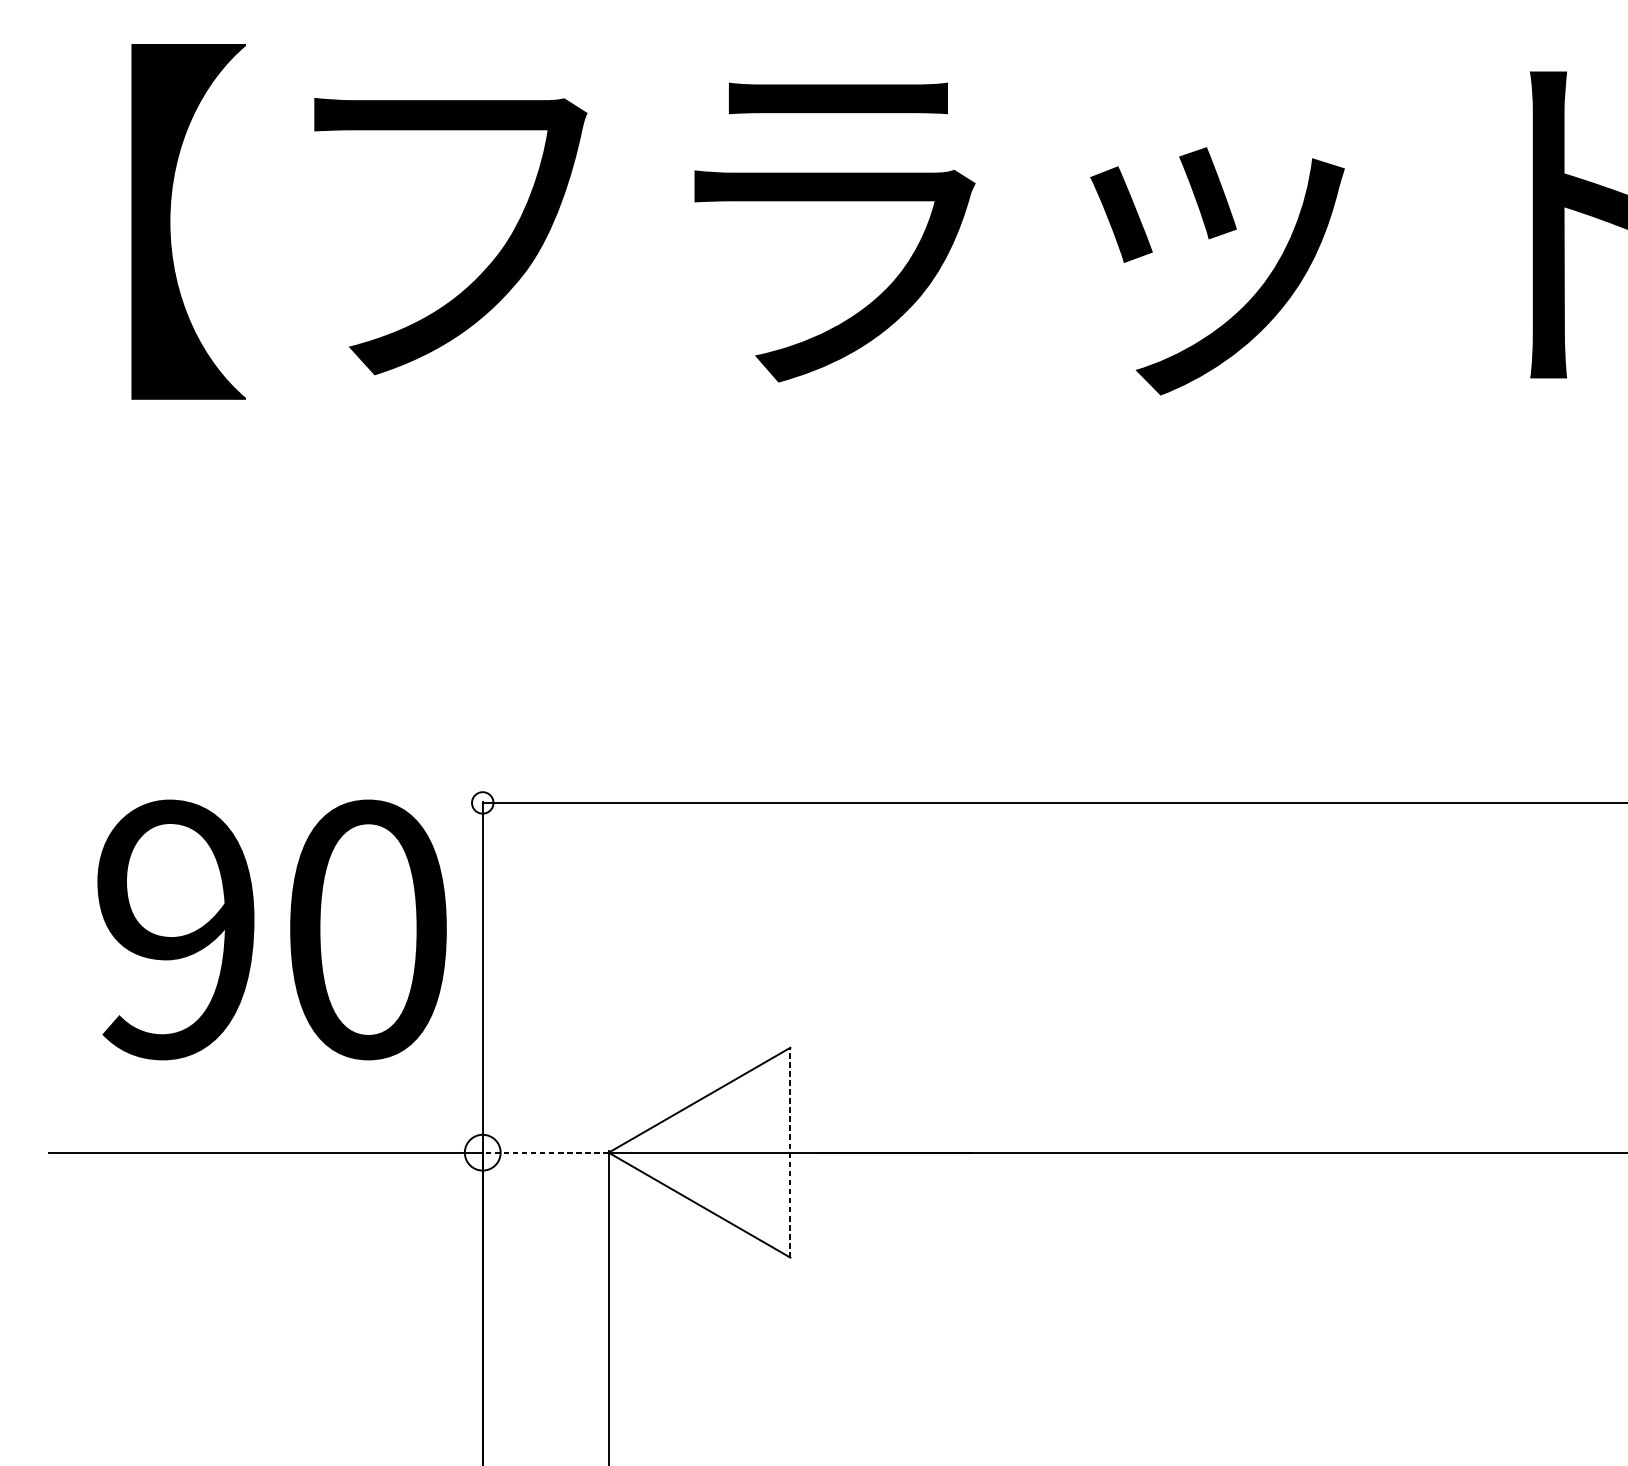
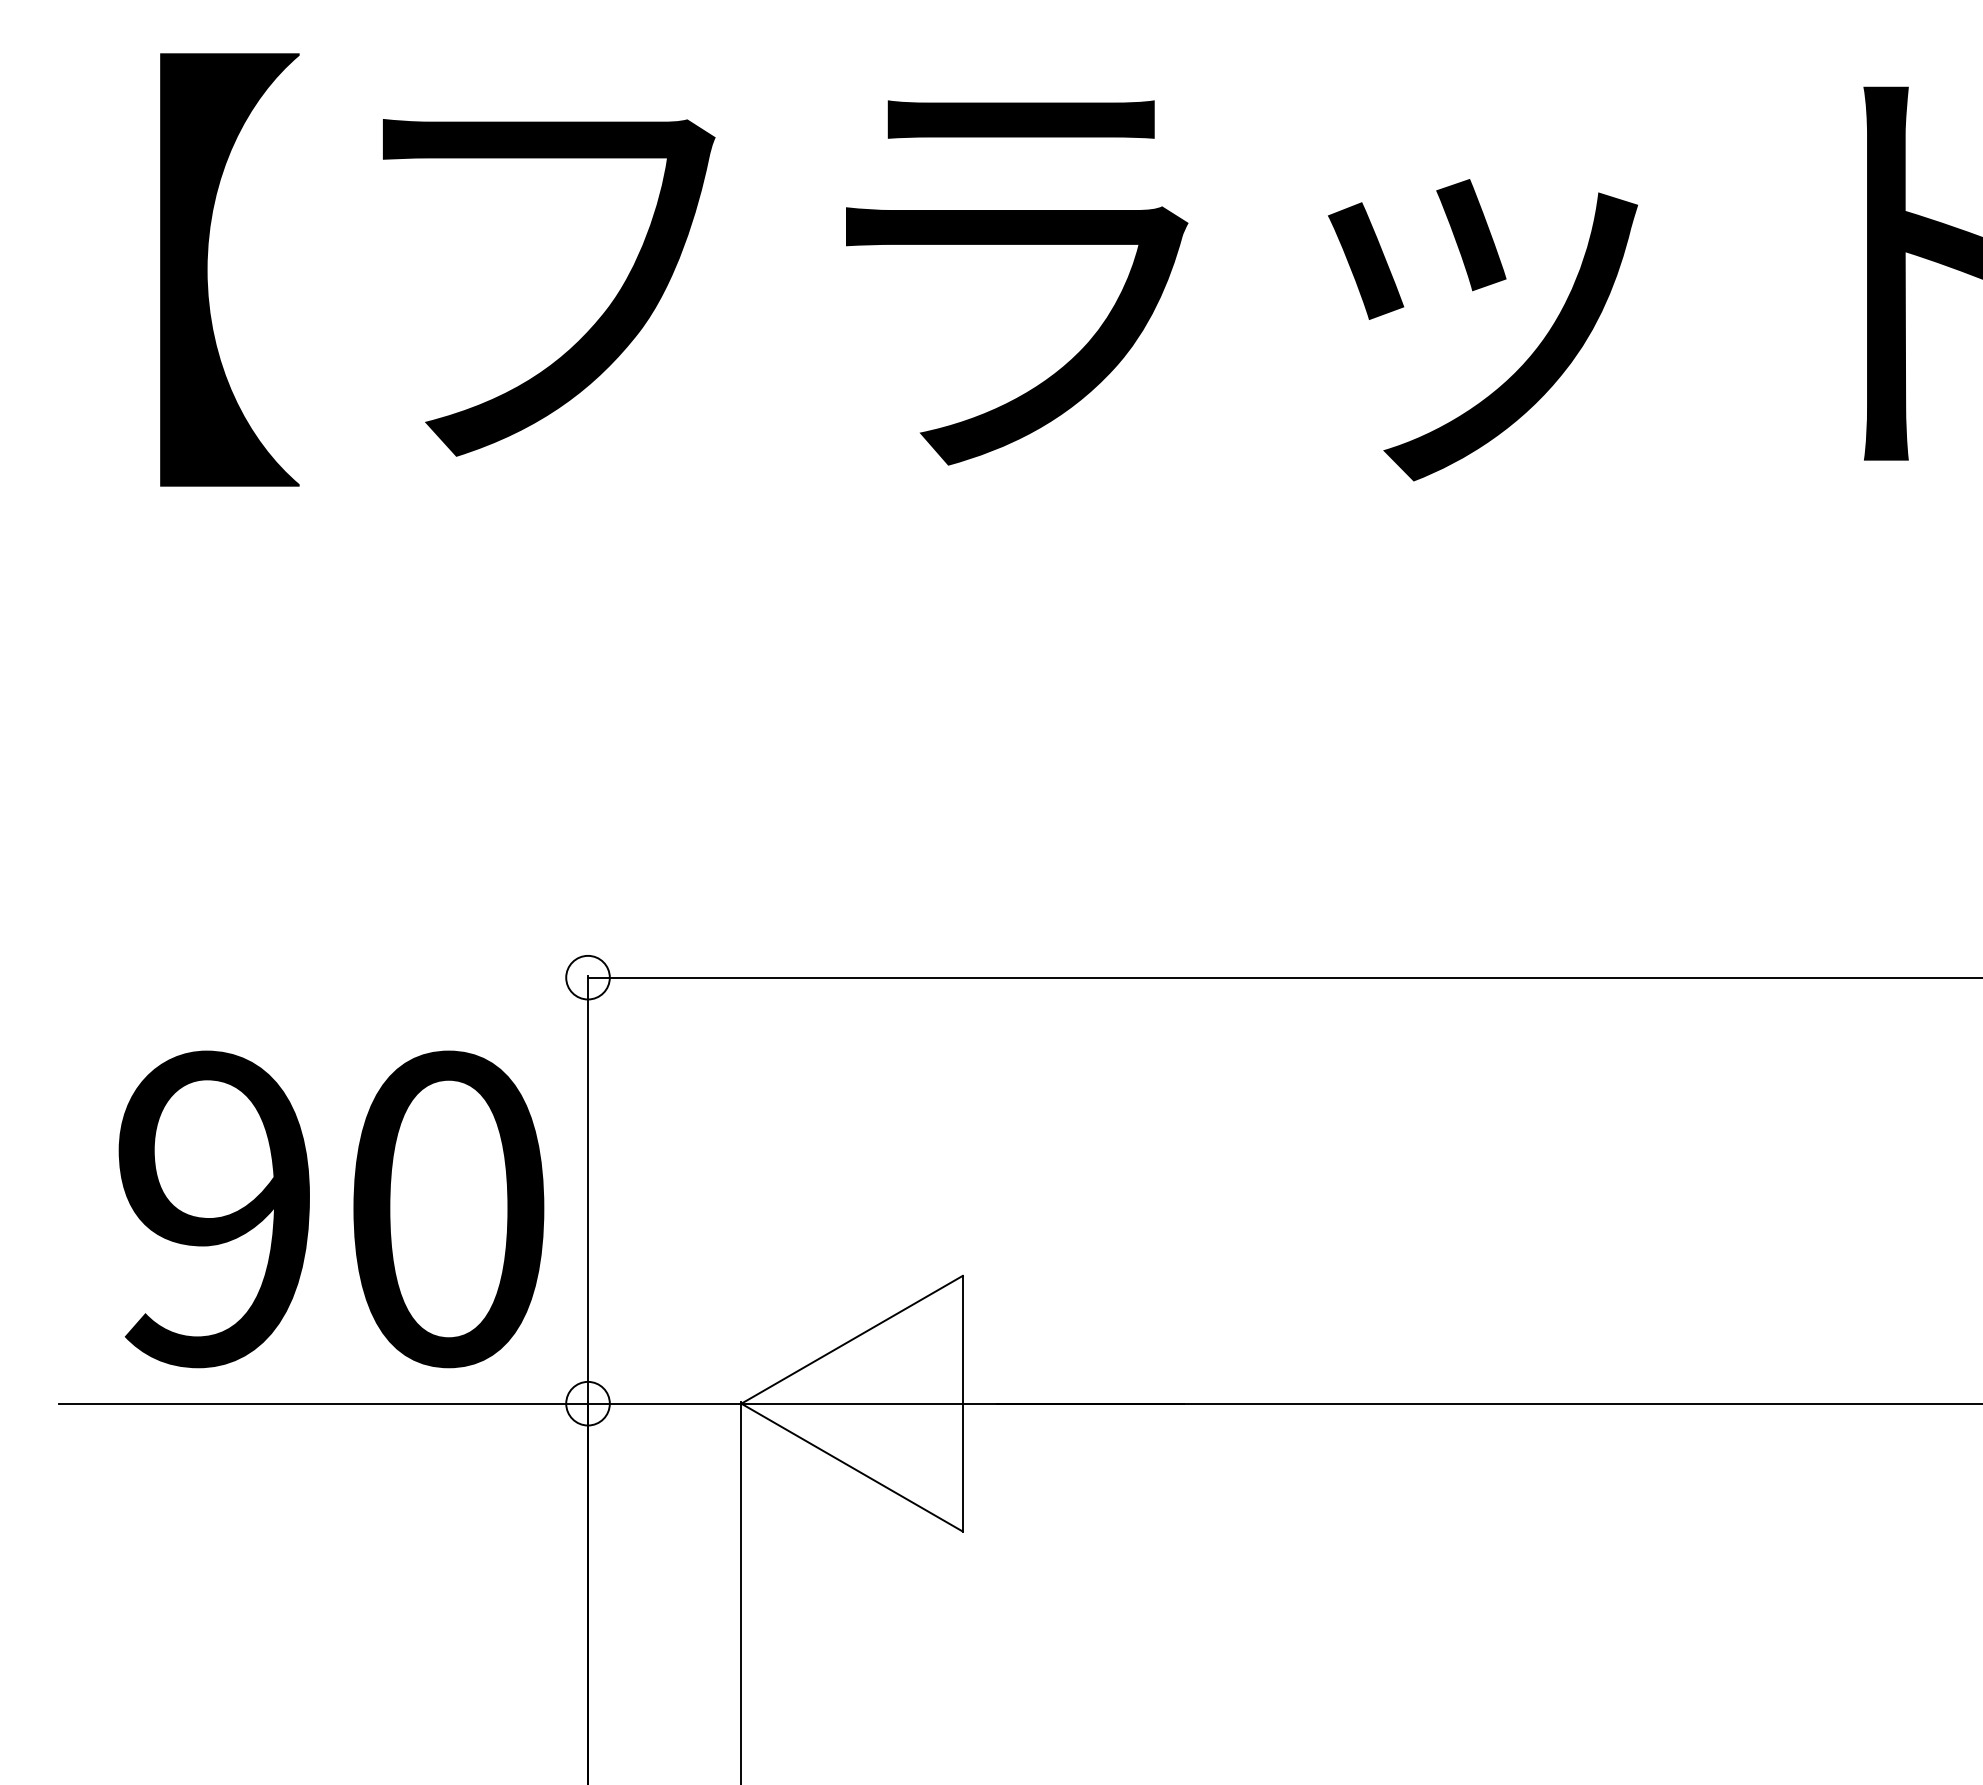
circle: (482, 802) -> (587, 977), size x1.67
text: (272, 930) -> (331, 1209), moved
line: (545, 1152) -> (664, 1403), dashed -> solid
line: (790, 1152) -> (962, 1403), dashed -> solid

